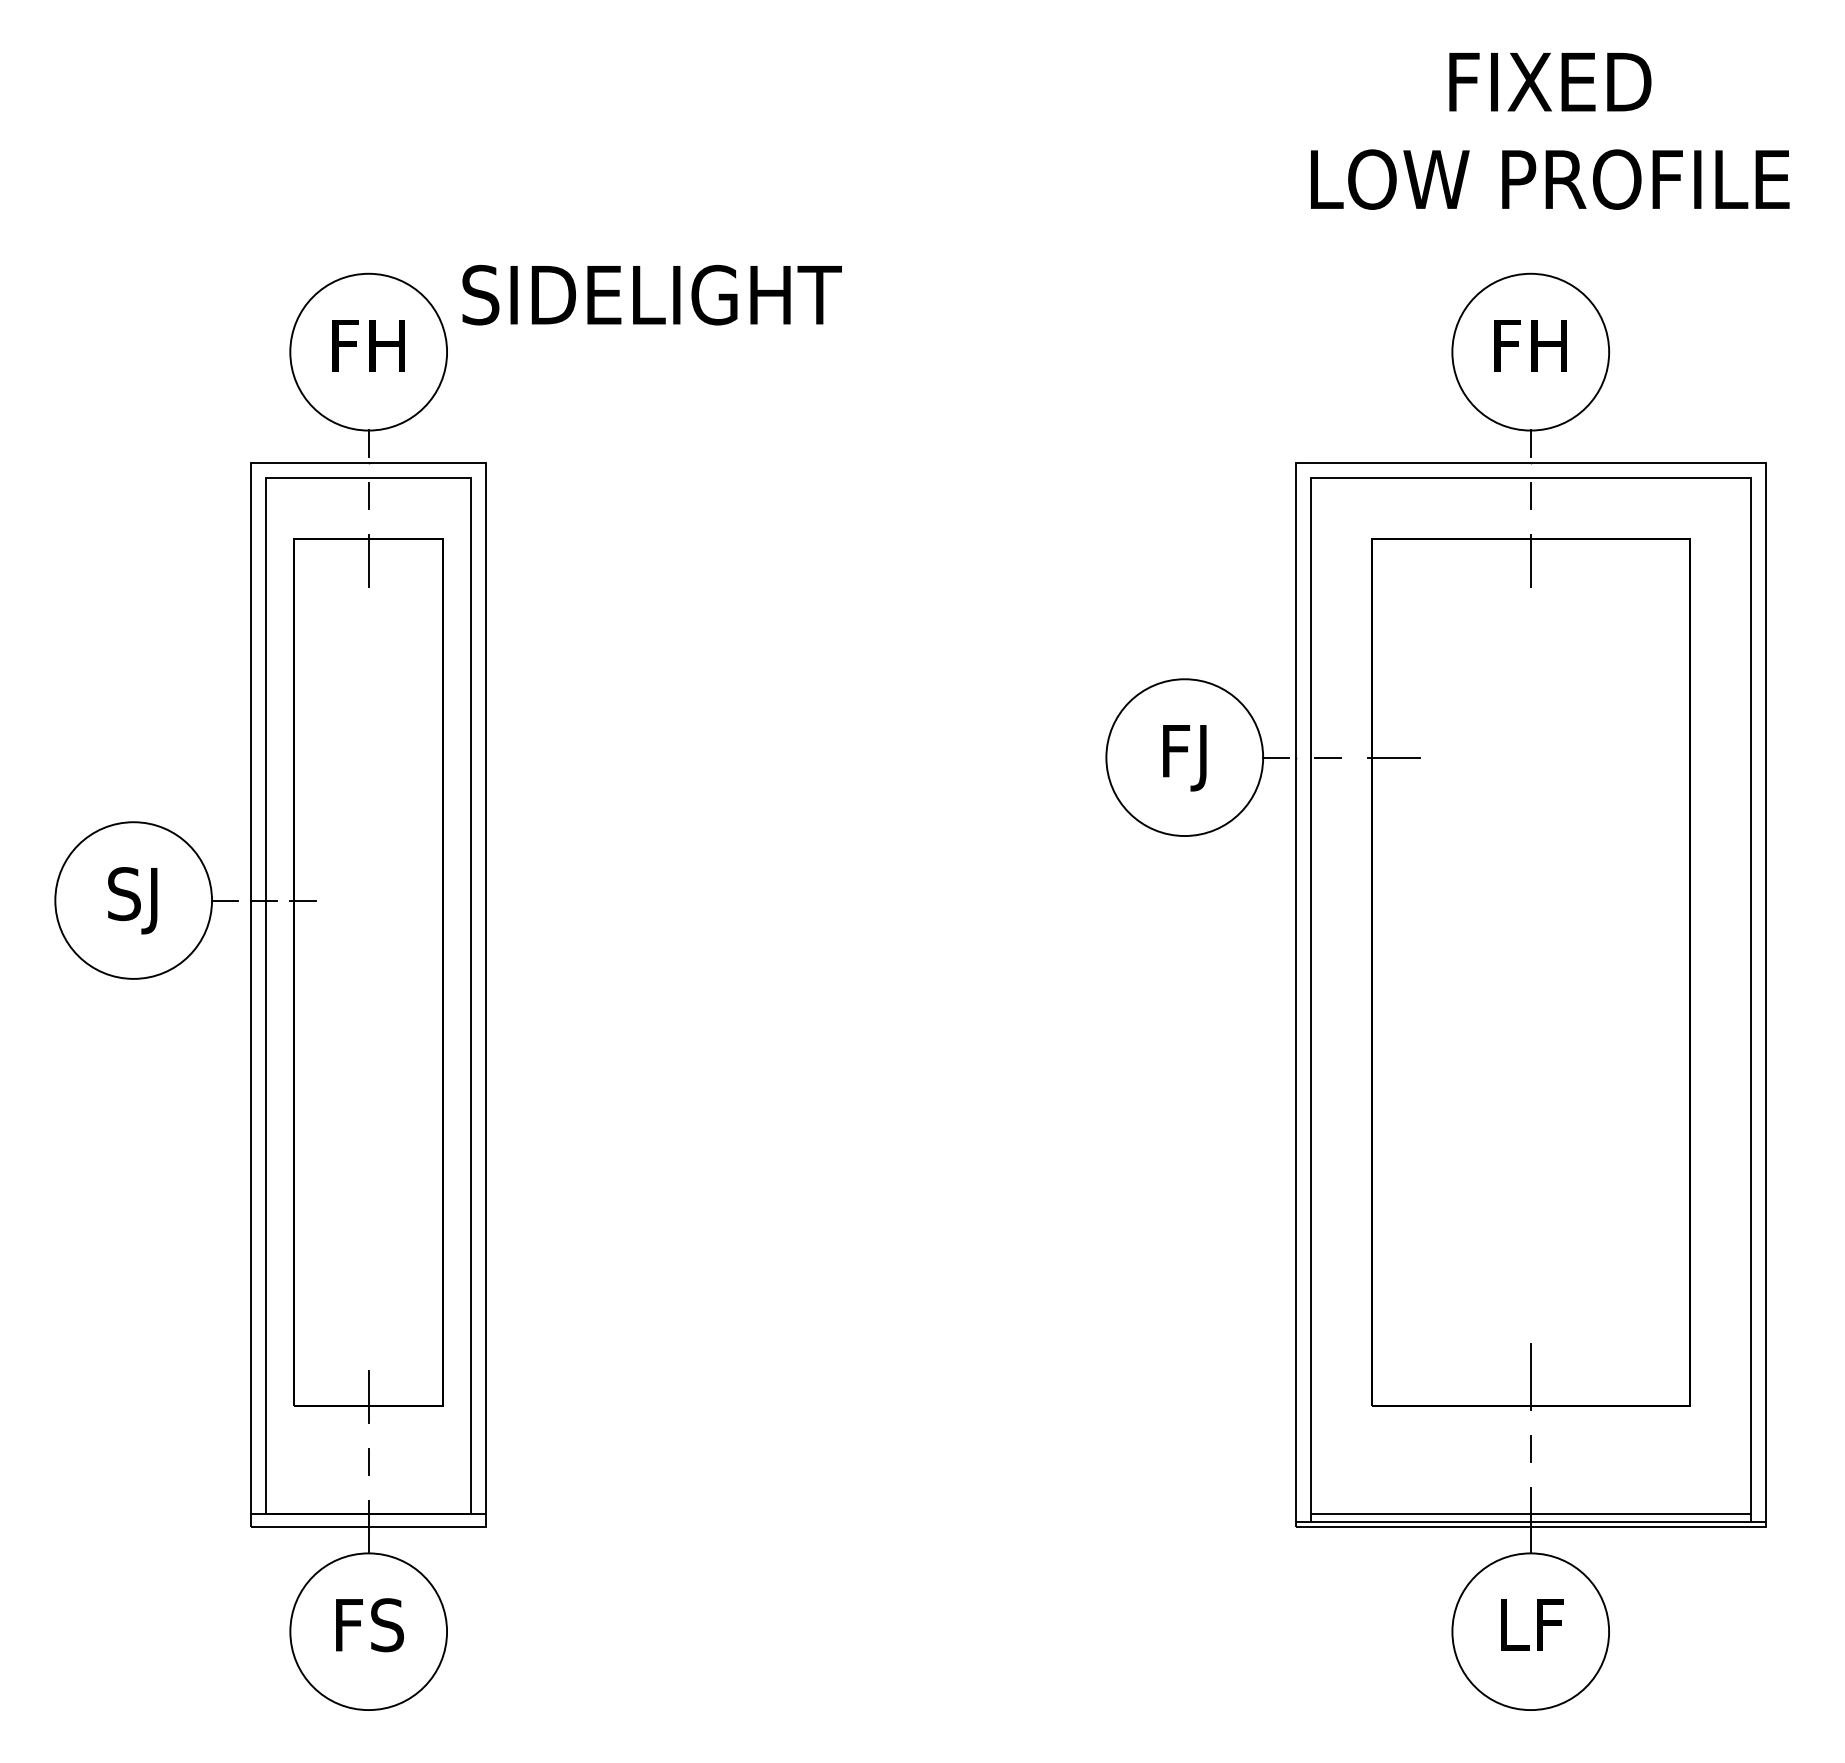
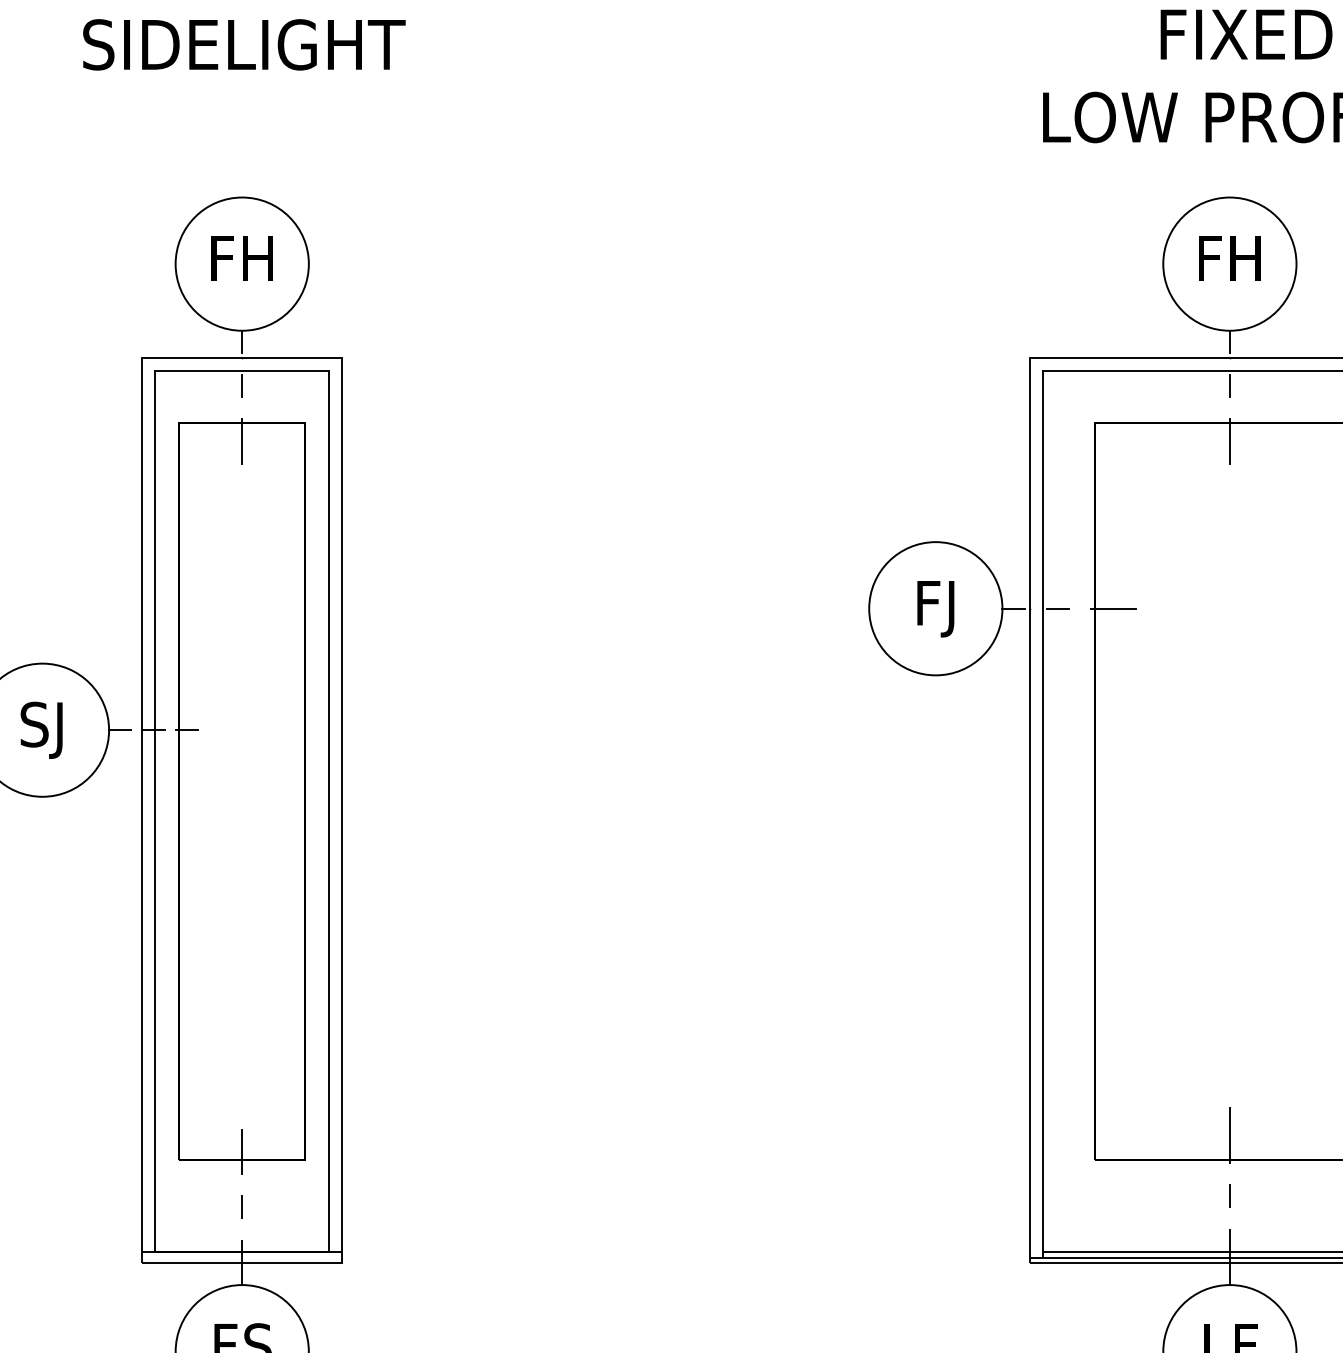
text: (651, 294) -> (243, 44), moved

